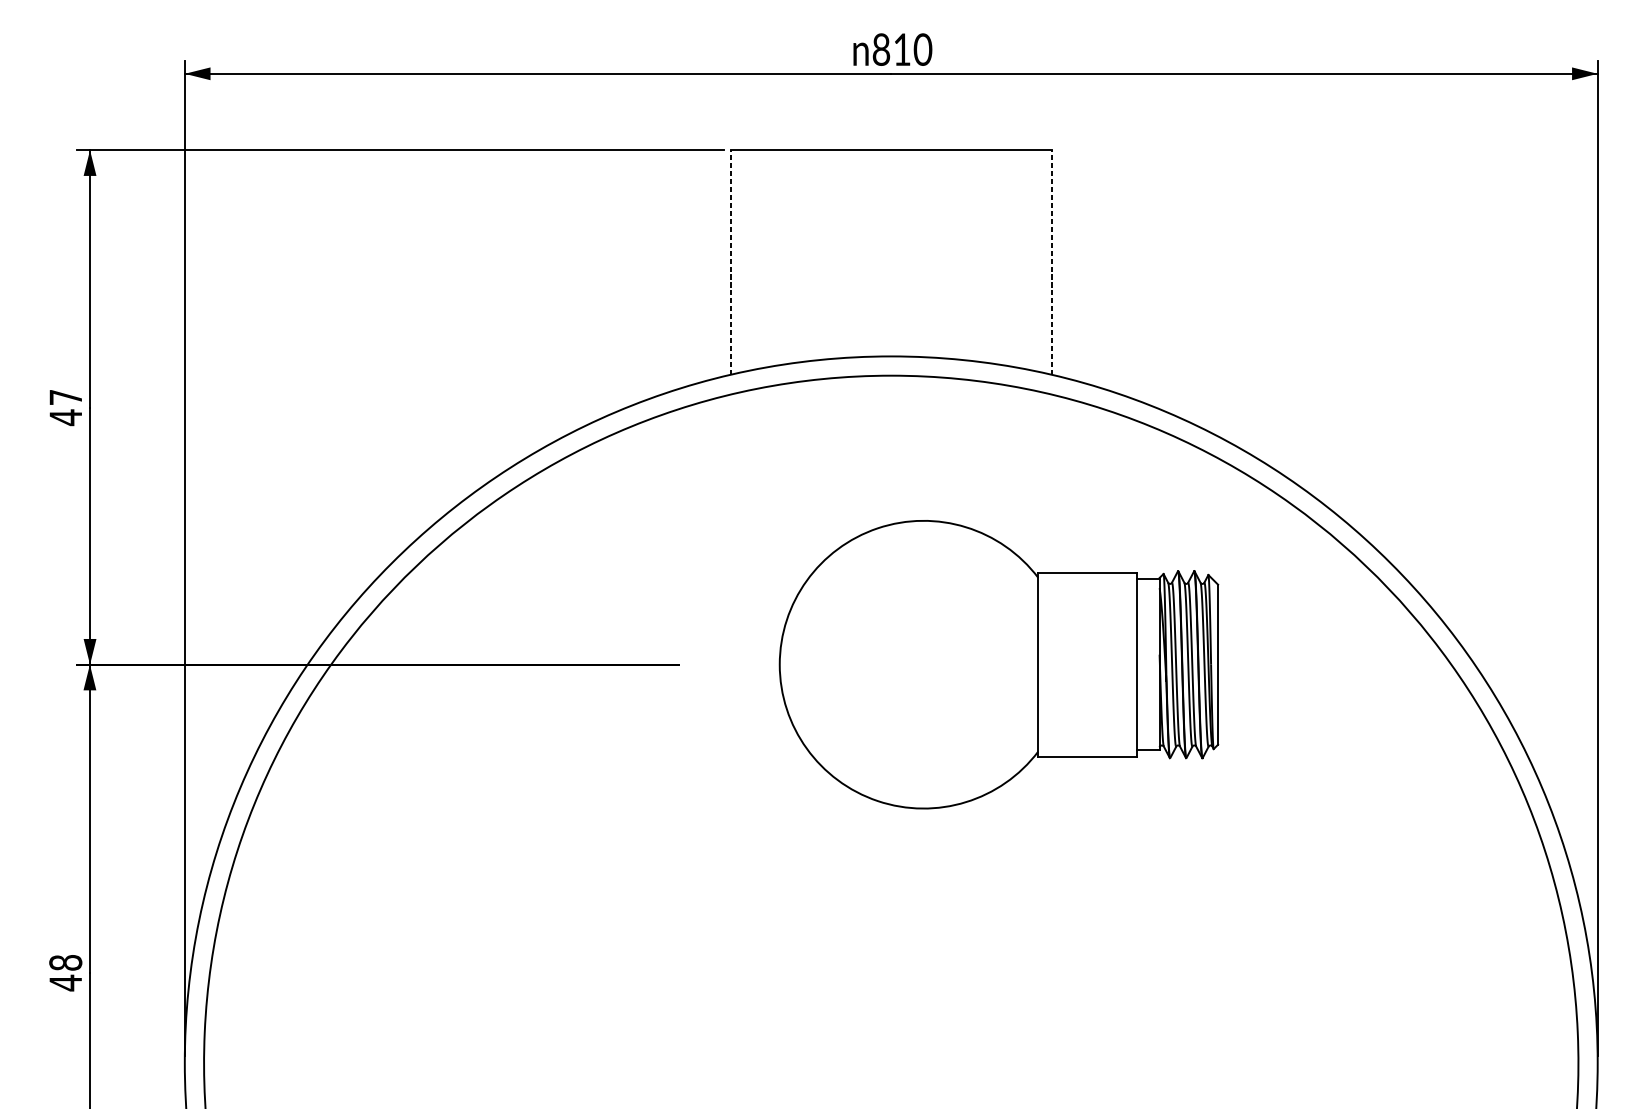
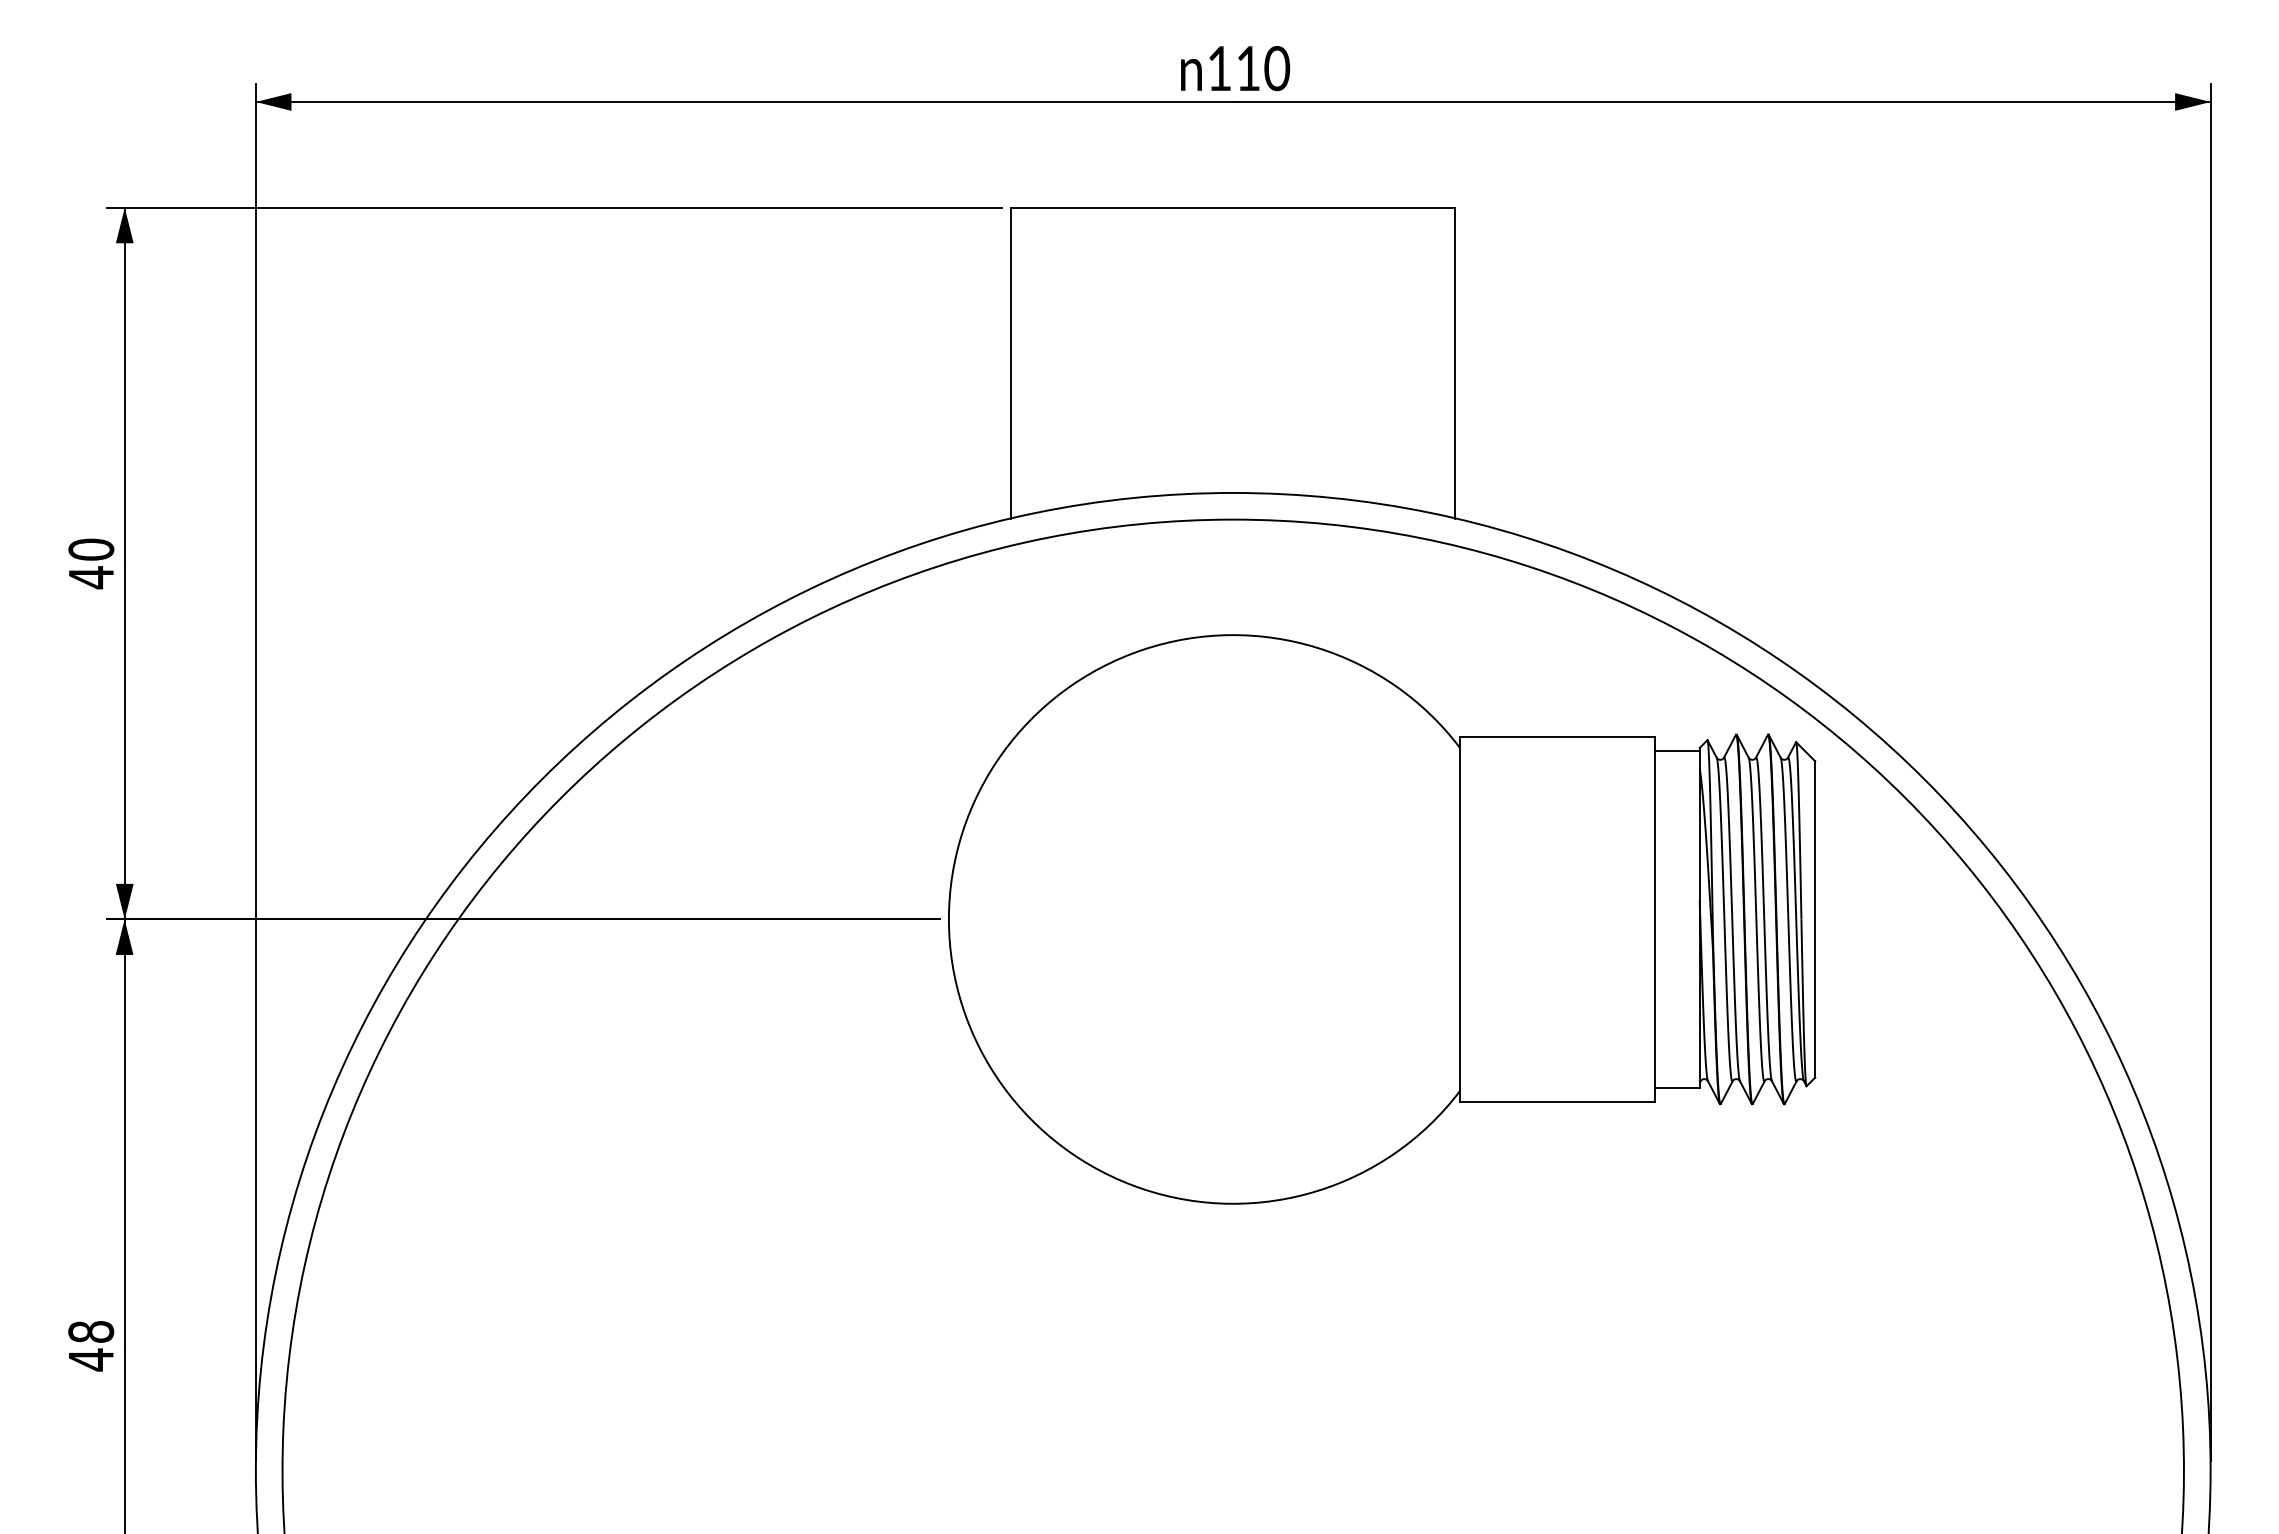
text: (881, 49) -> (1219, 68), 810 -> 110
line: (730, 262) -> (1011, 362), dashed -> solid
line: (1051, 262) -> (1455, 362), dashed -> solid
text: (66, 397) -> (91, 549), 47 -> 40
part: (999, 664) -> (1382, 919), size x1.43

